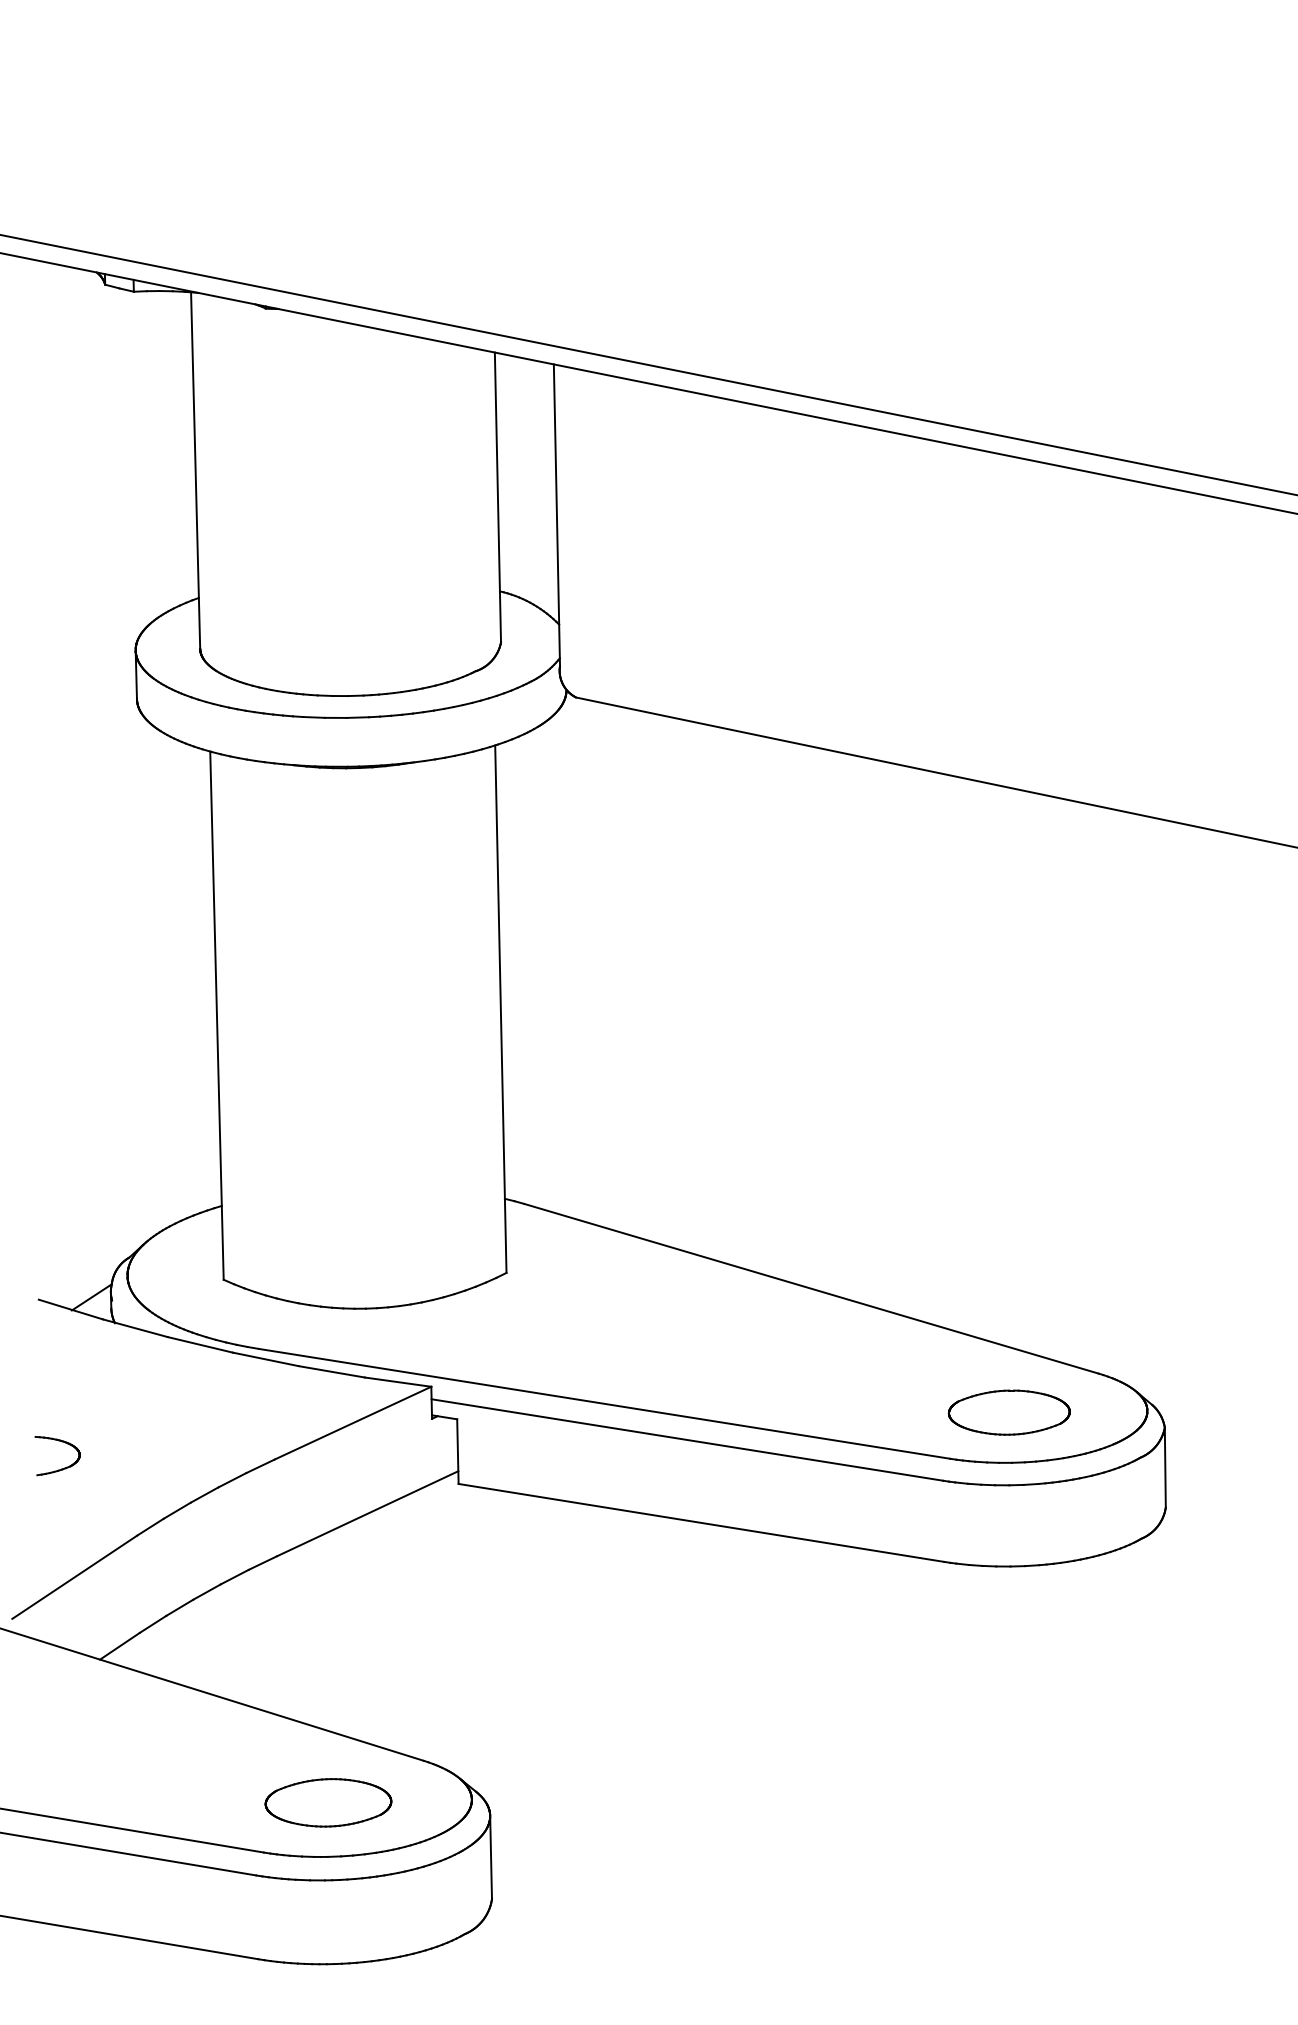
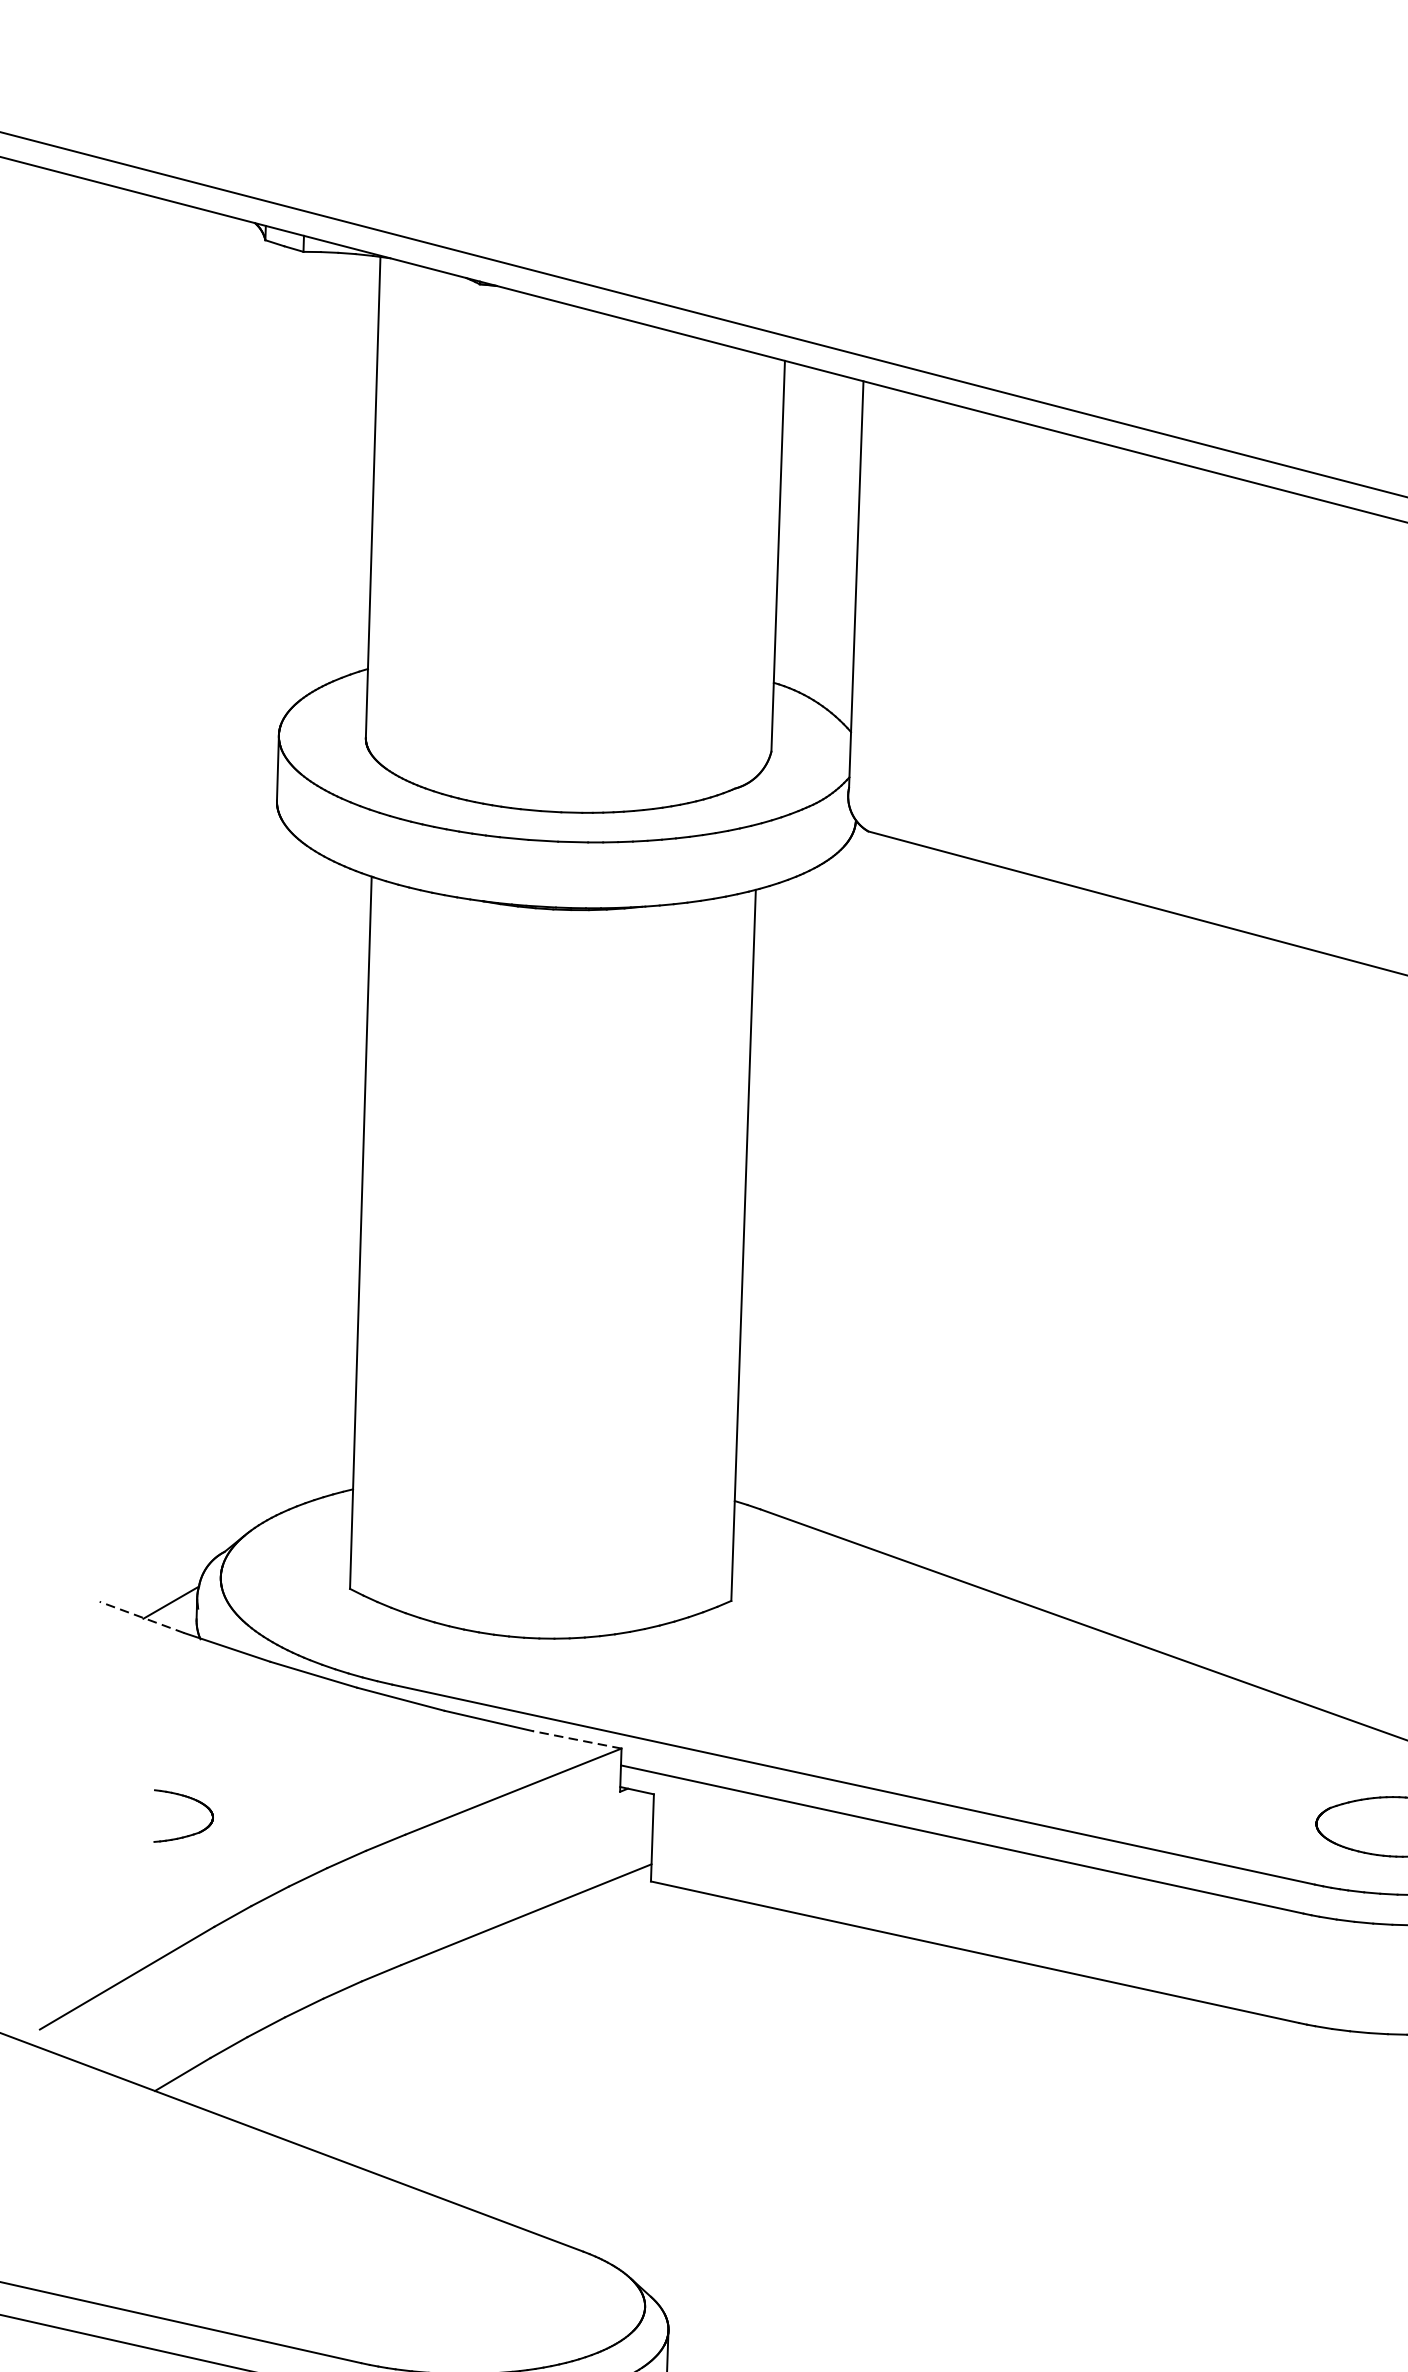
line: (70, 1309) -> (141, 1617), solid -> dashed
line: (398, 1382) -> (577, 1740), solid -> dashed
part: (61, 1468) -> (187, 1834), moved
part: (328, 1802) -> (451, 2300), removed

